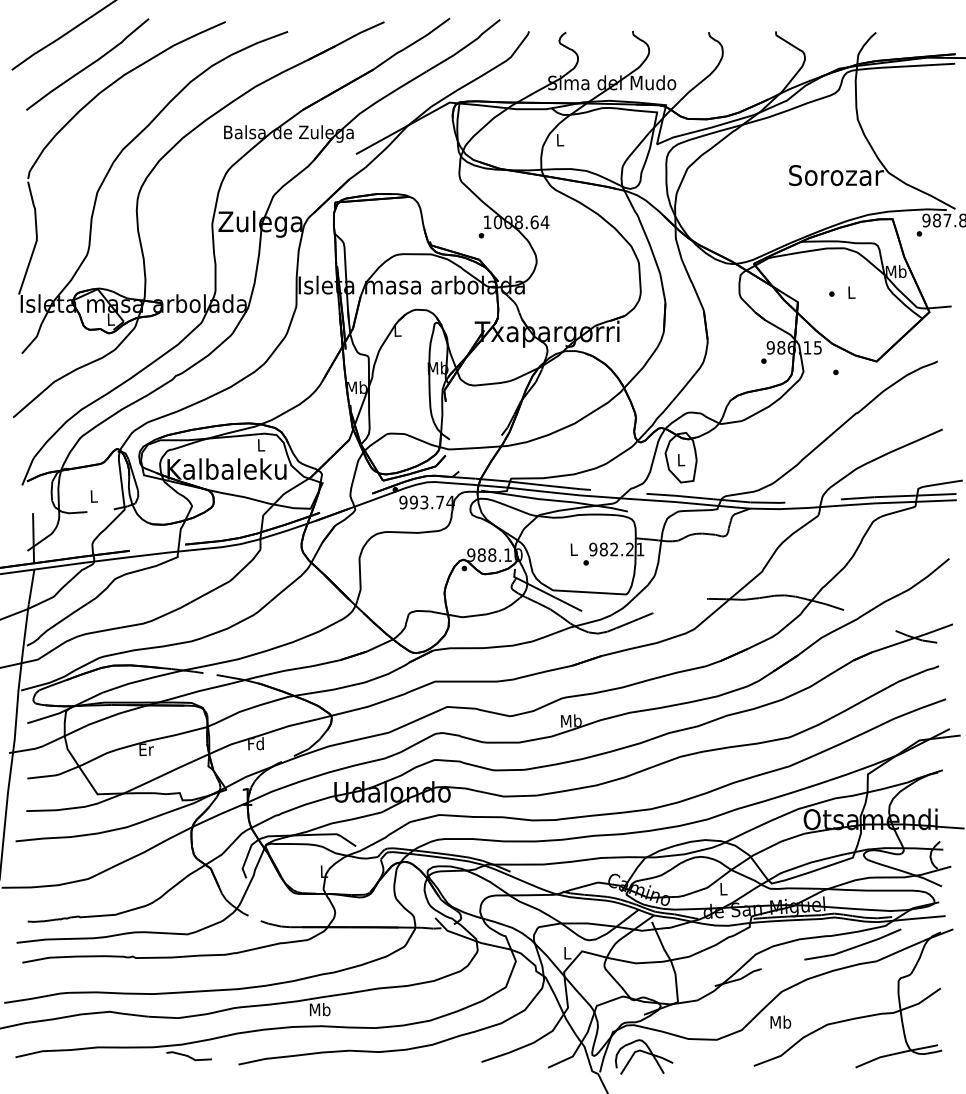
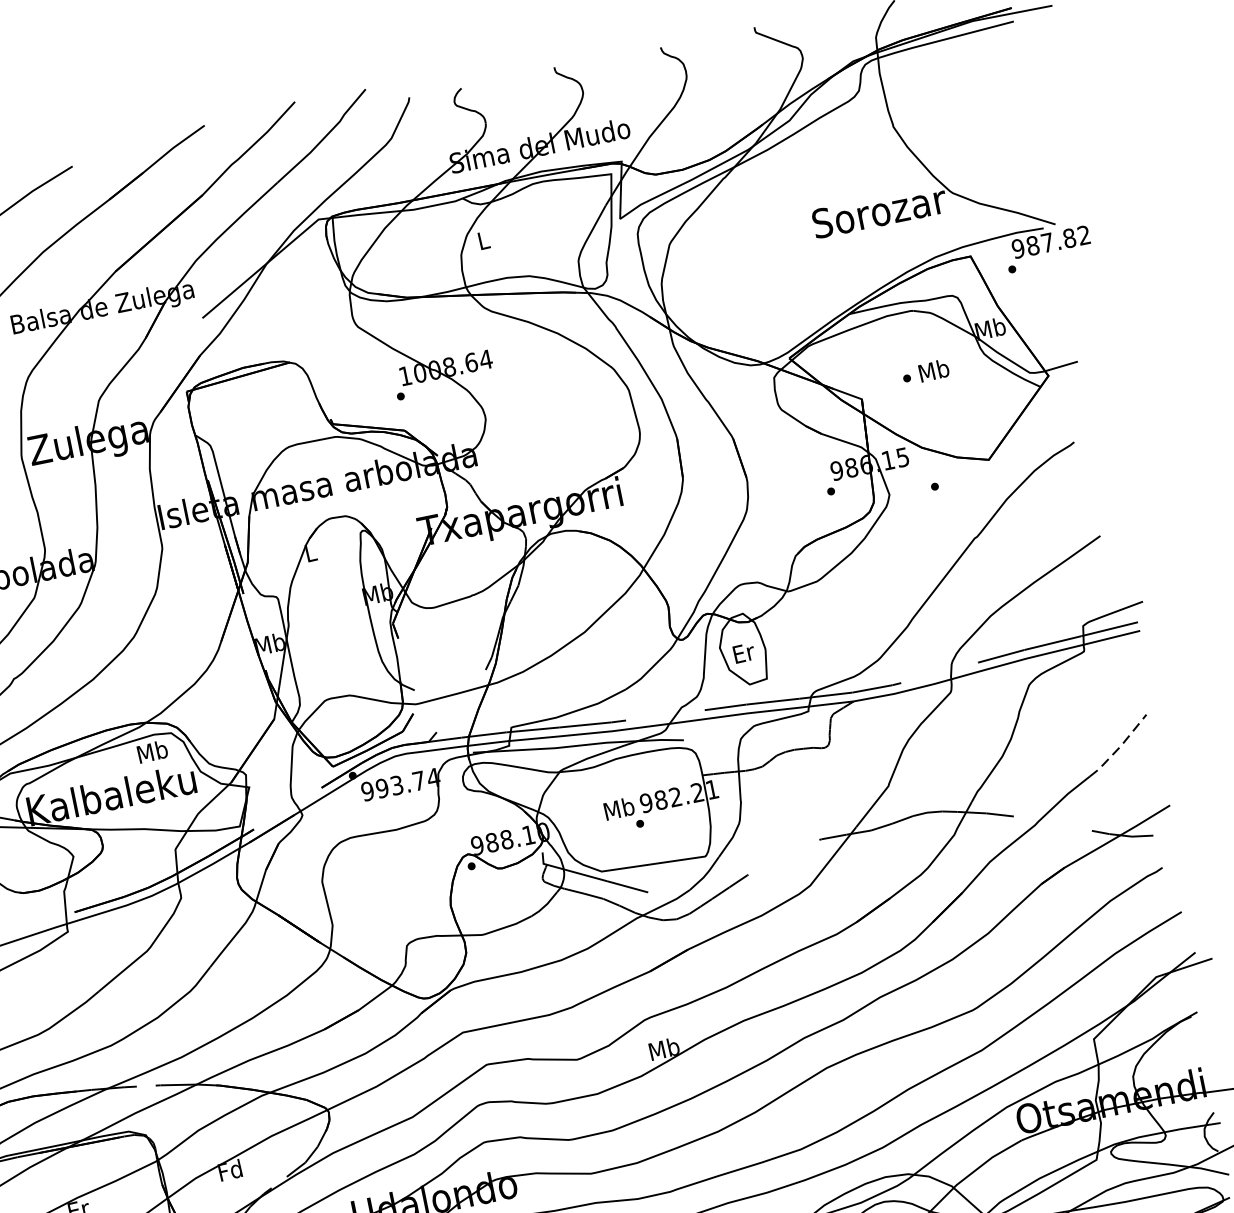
text: (851, 292) -> (934, 370), L -> Mb
text: (260, 444) -> (151, 750), L -> Mb
text: (681, 459) -> (743, 652), L -> Er
text: (573, 549) -> (618, 808), L -> Mb
line: (926, 577) -> (1119, 747), solid -> dashed

